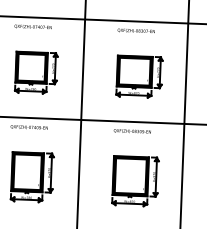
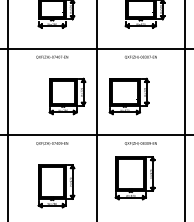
part: (36, 72) -> (67, 96), moved
part: (138, 76) -> (128, 96), moved
part: (134, 181) -> (134, 178), moved

